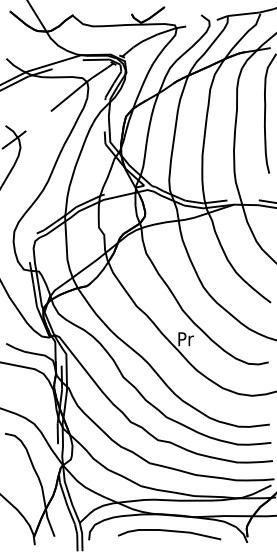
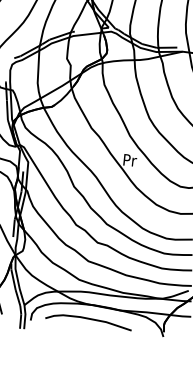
curve: (169, 531) -> (88, 319), moved

